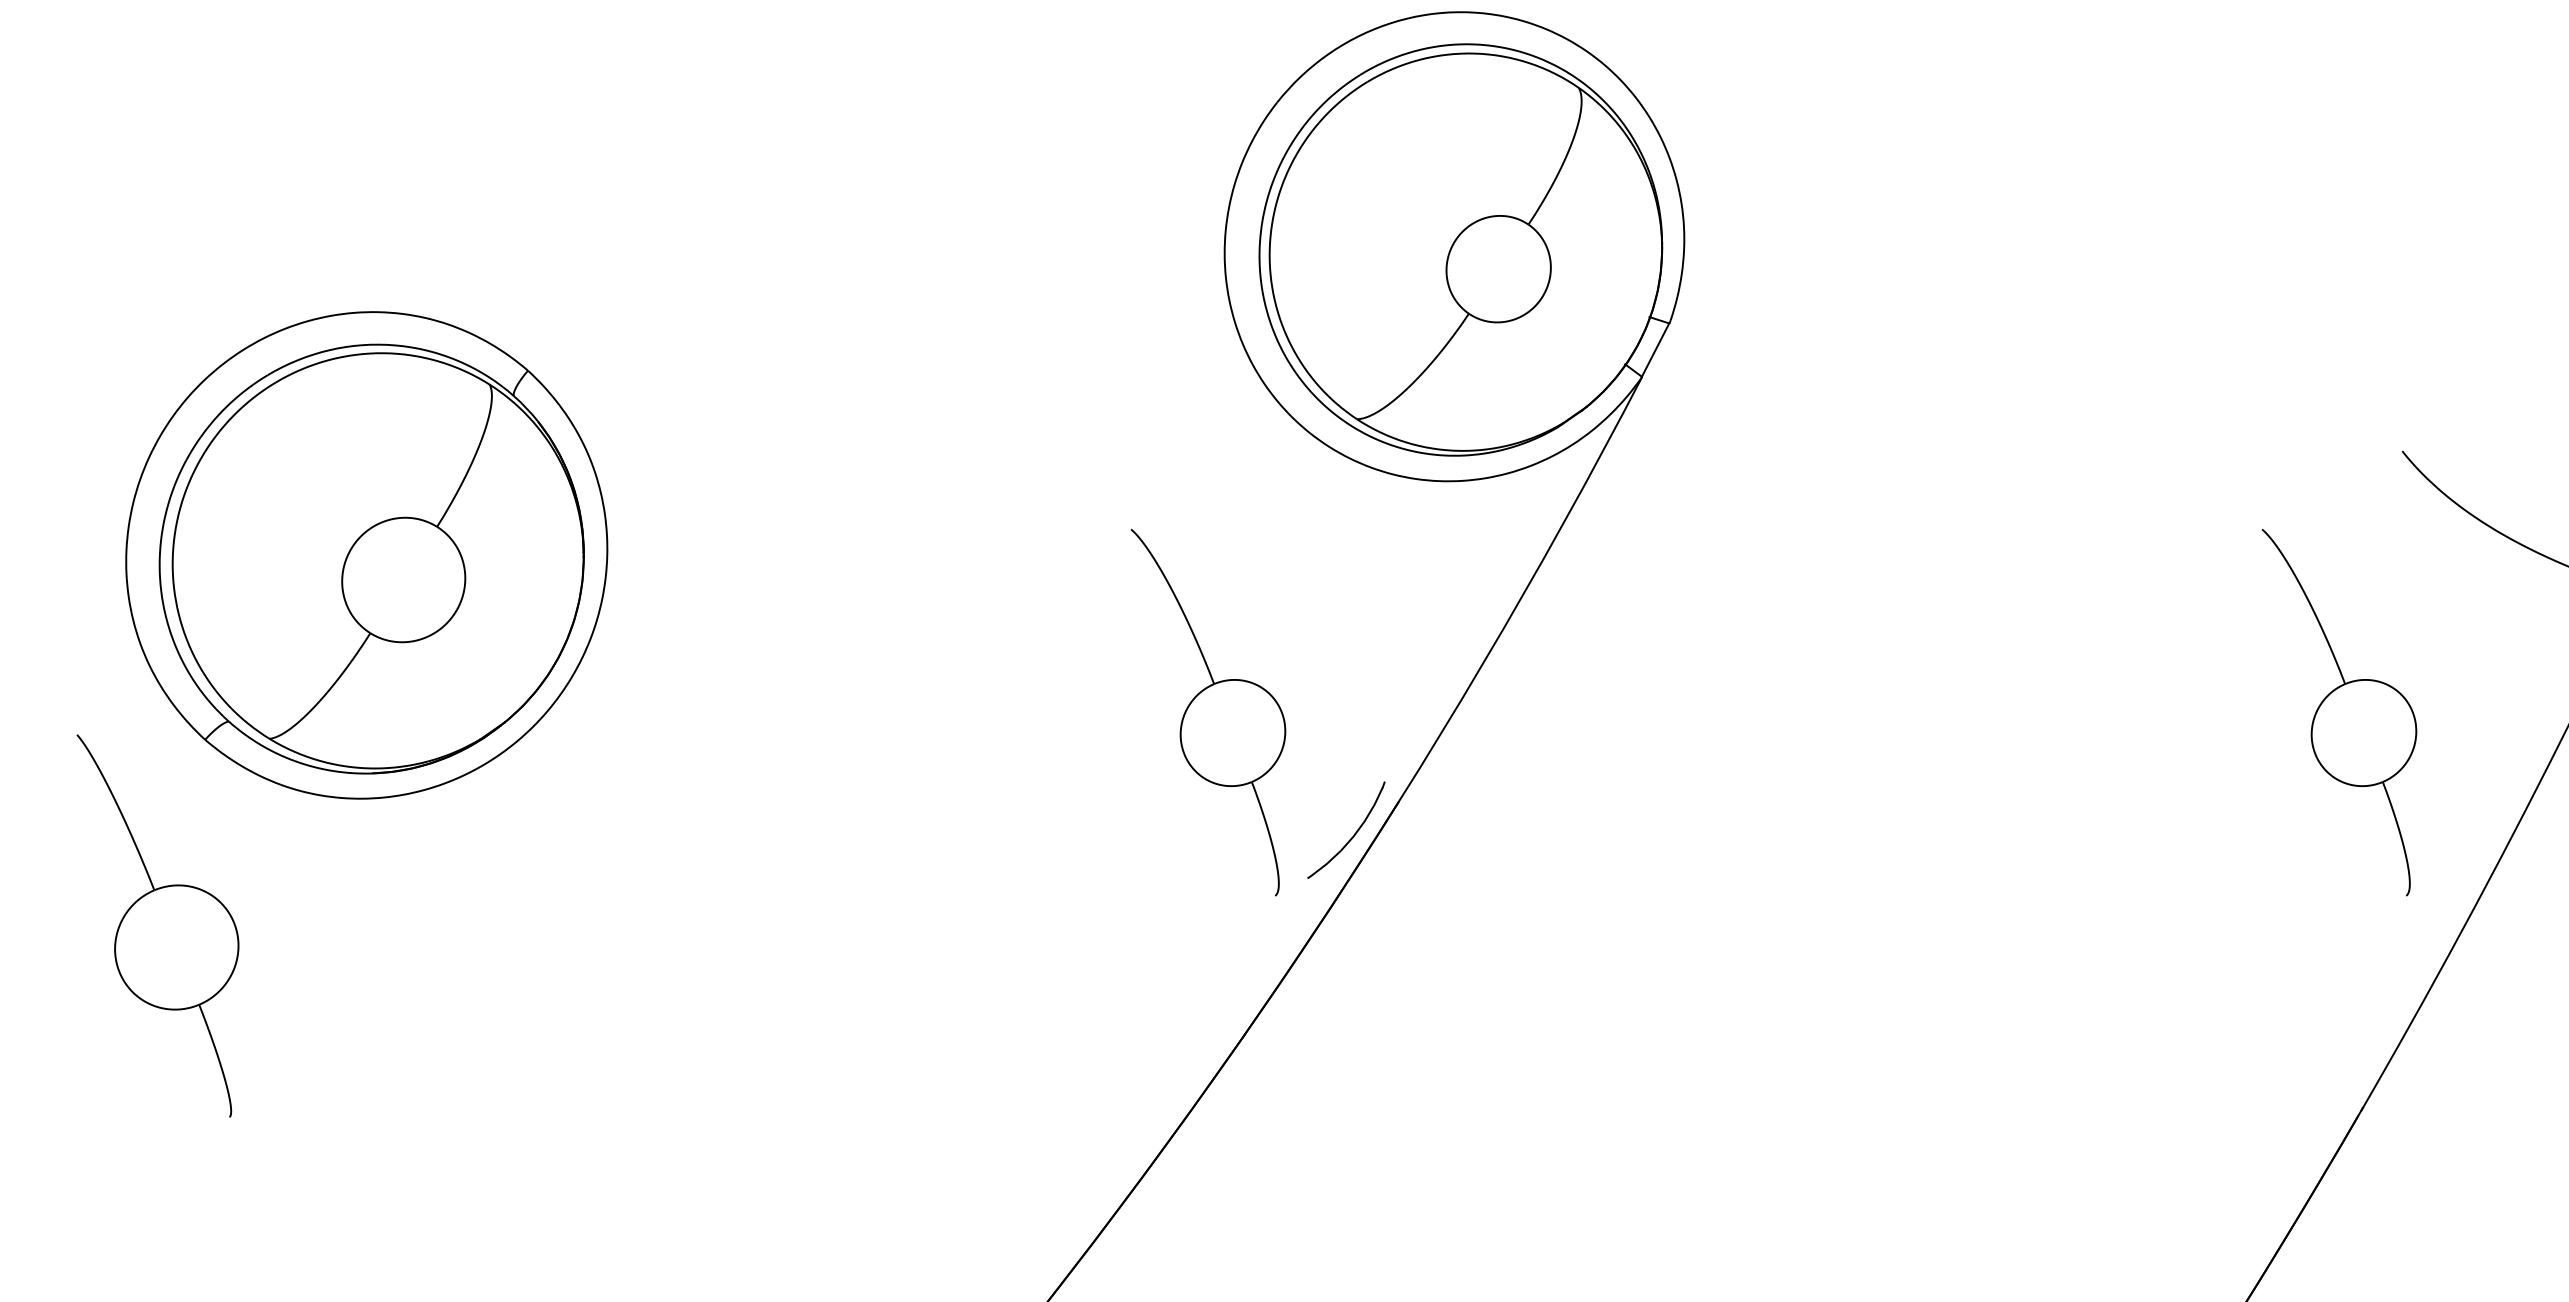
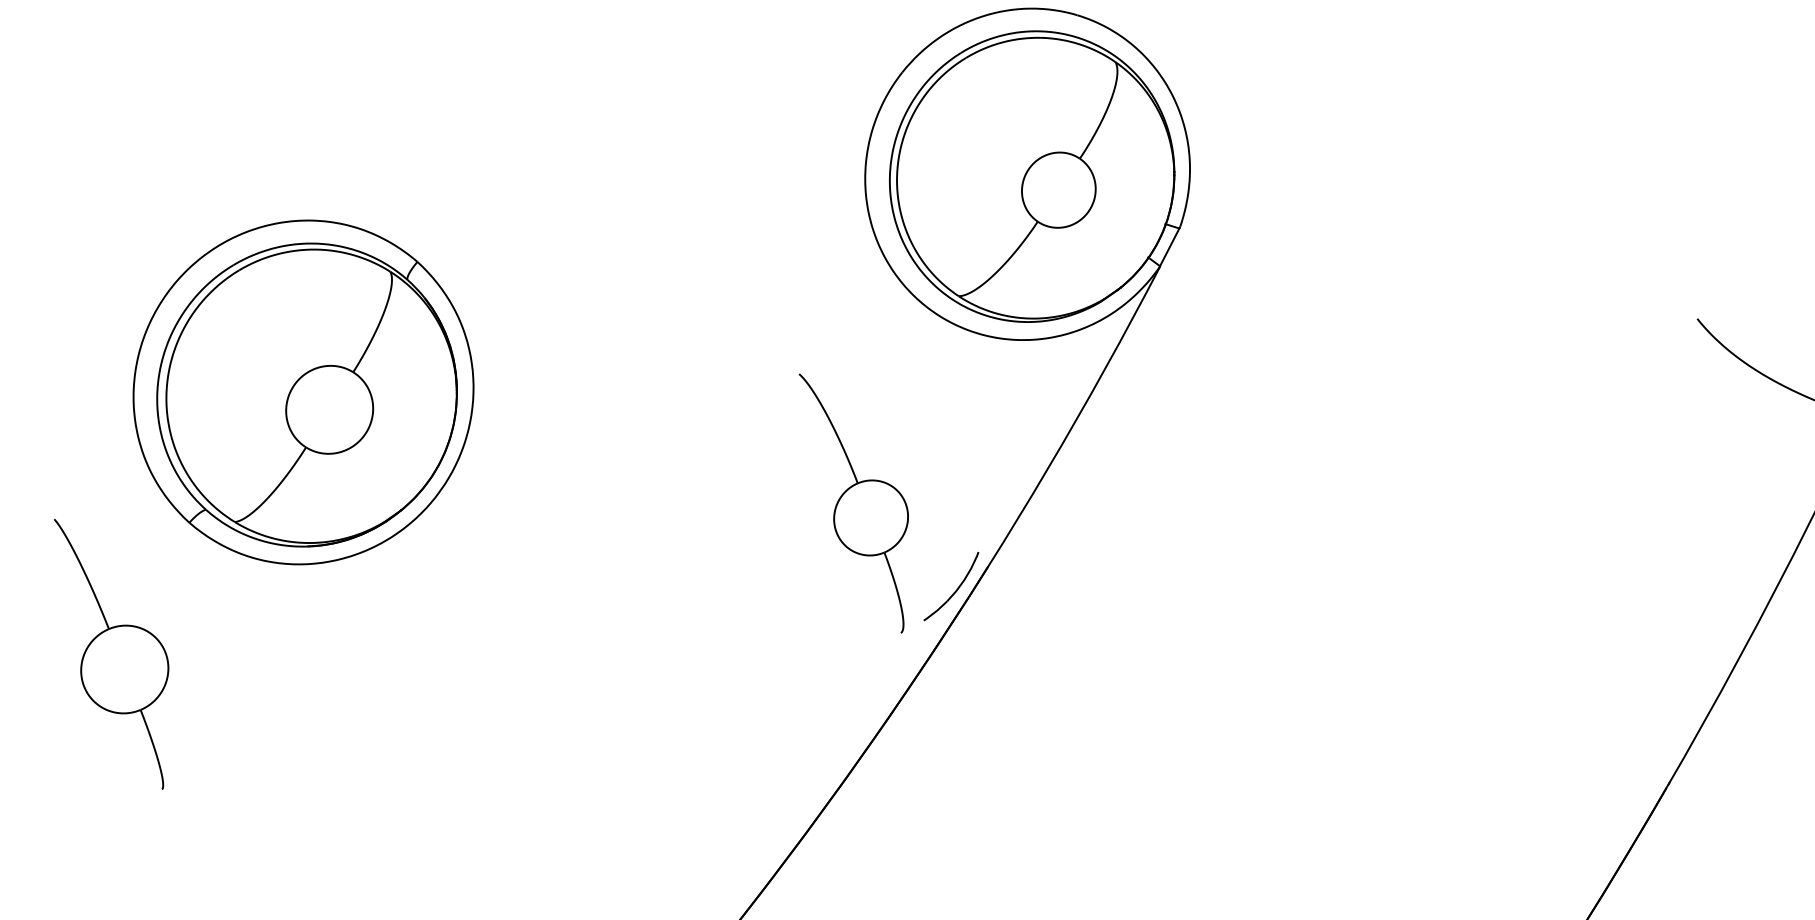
part: (366, 555) -> (303, 392), moved
part: (2339, 712) -> (1652, 503), removed

